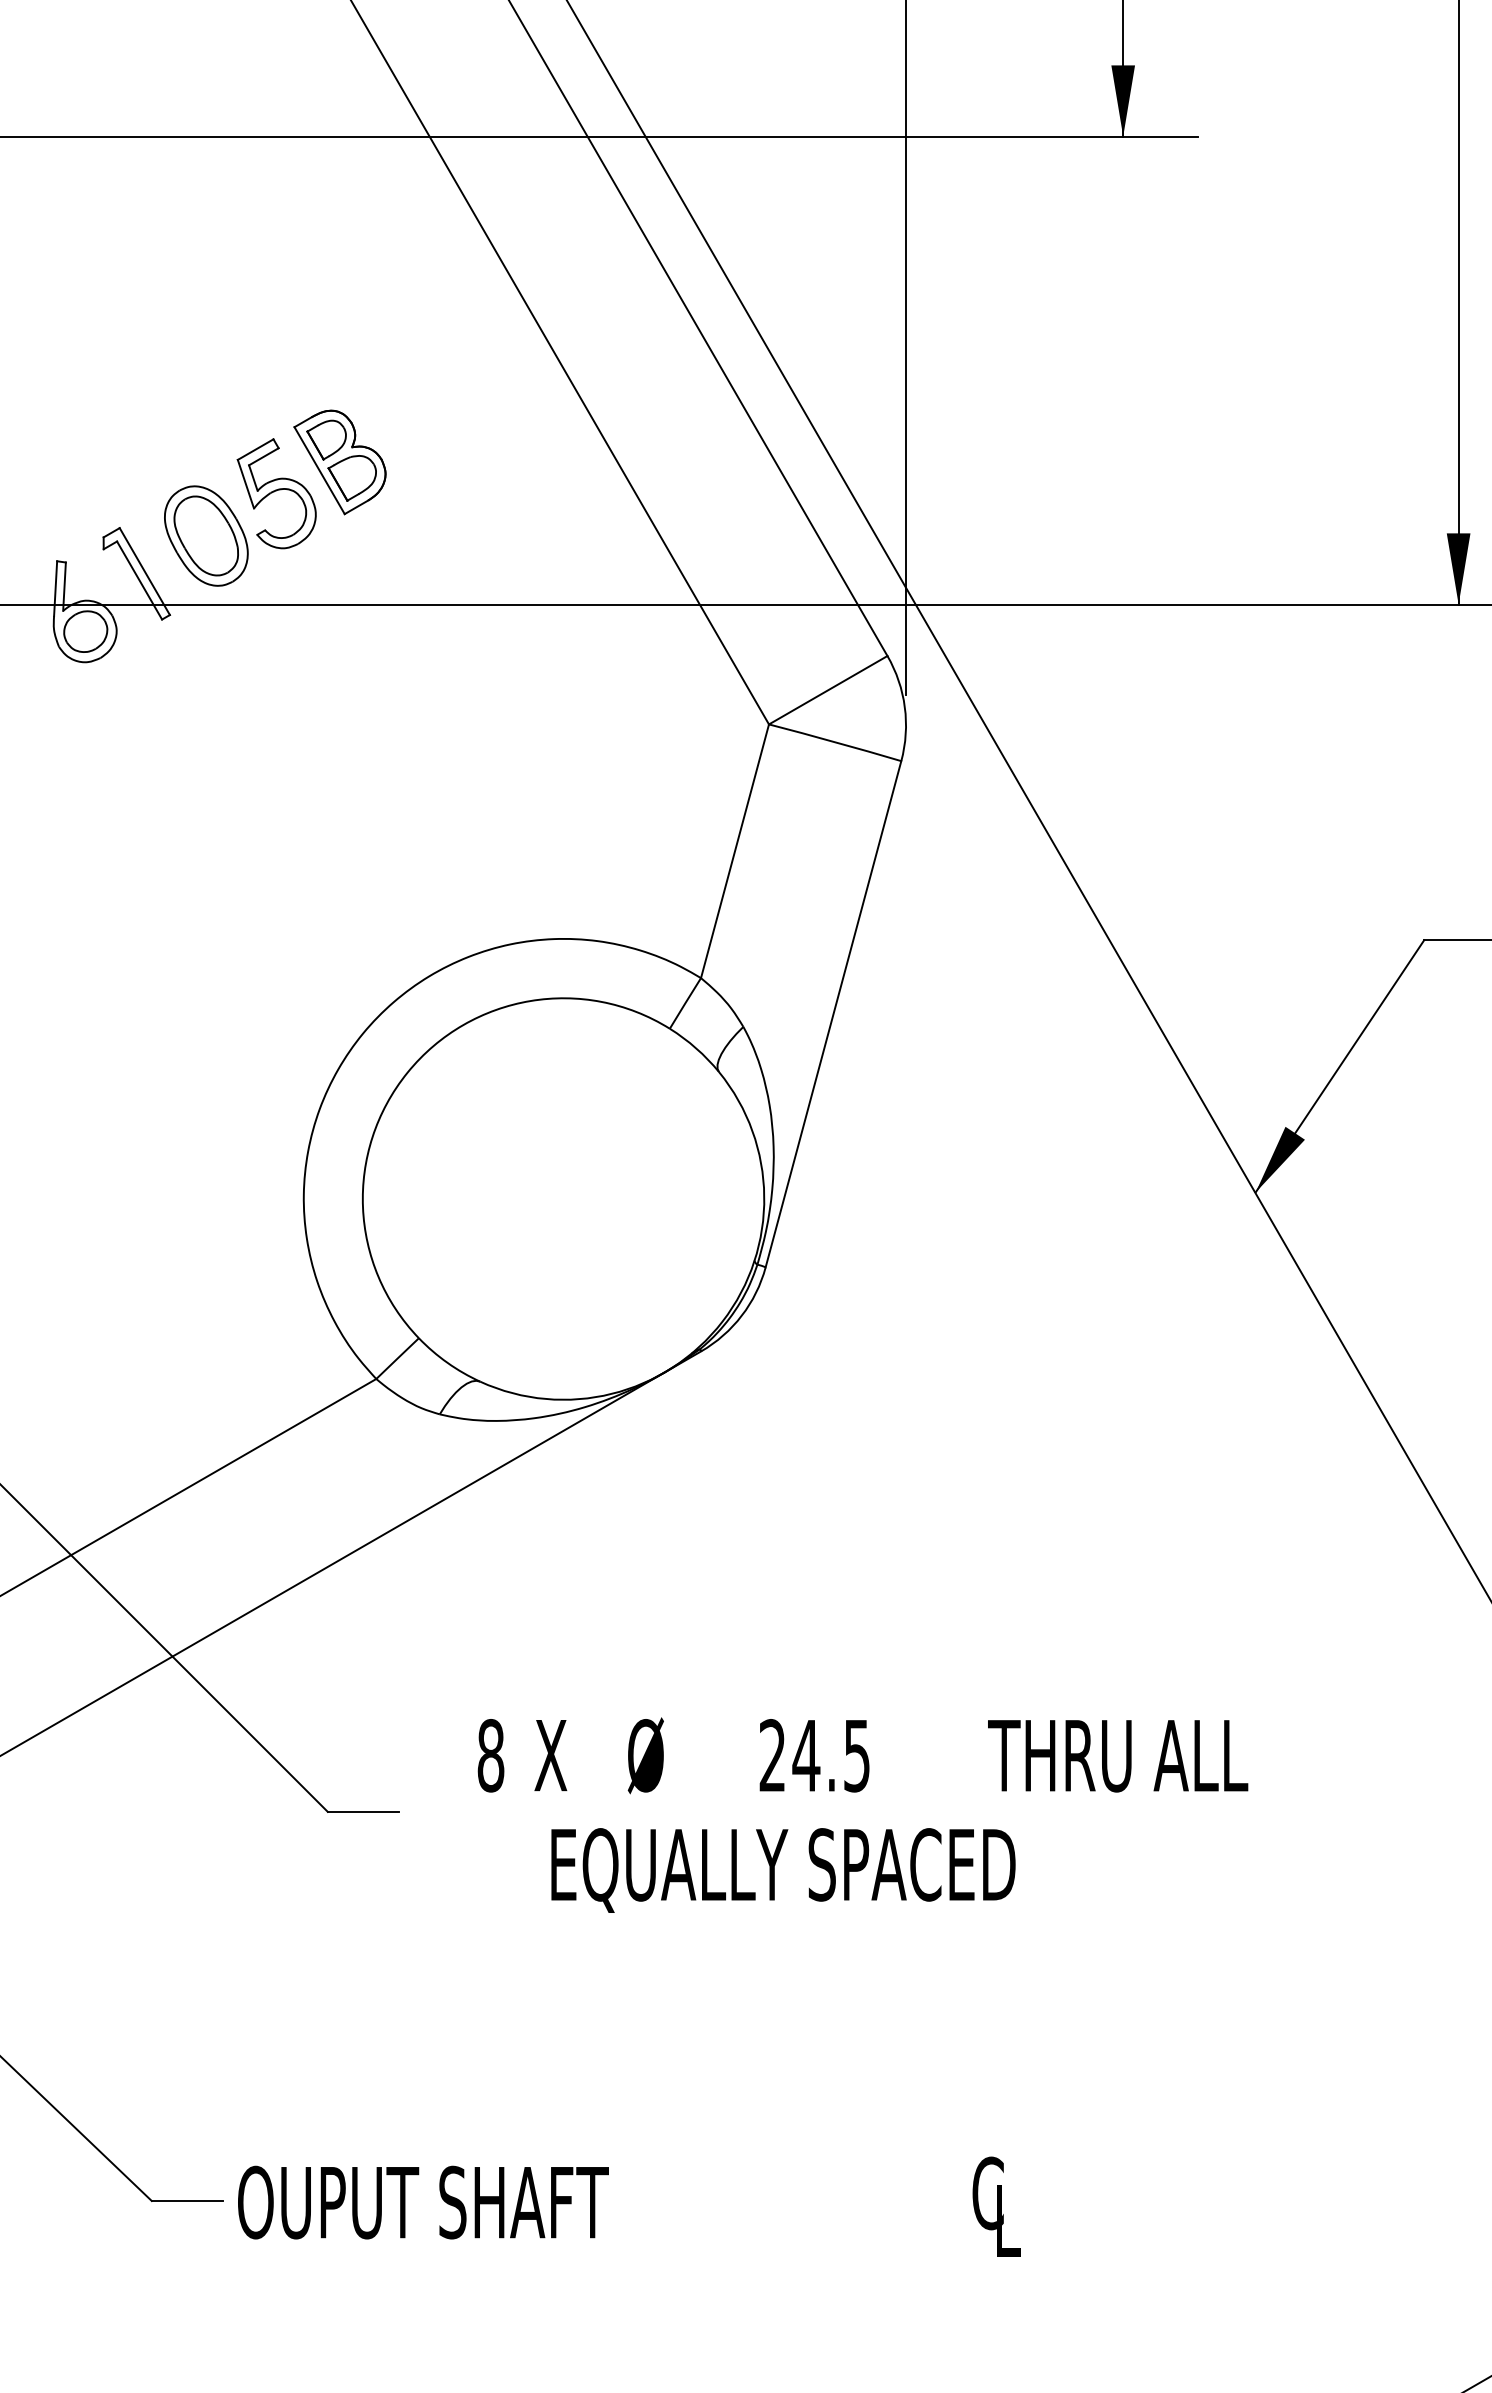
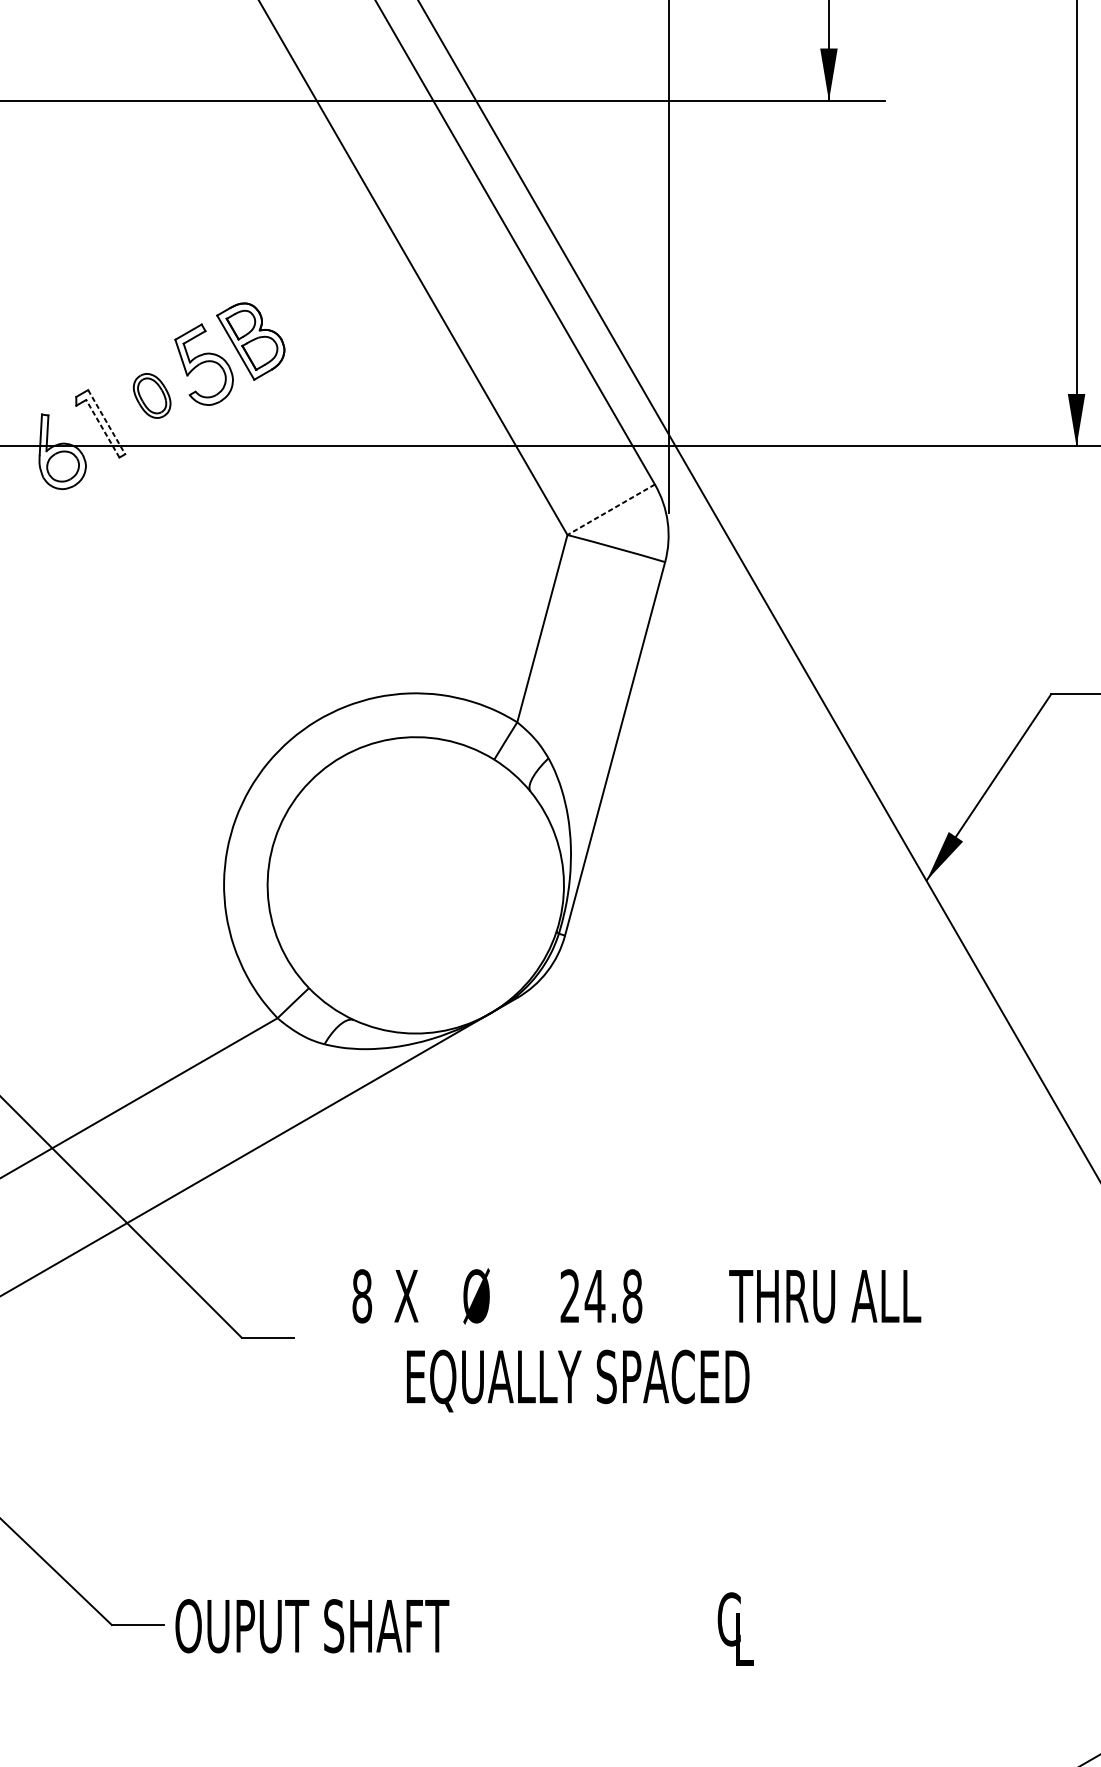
part: (206, 535) -> (152, 395), size x0.6
line: (145, 572) -> (107, 422), solid -> dashed
line: (139, 580) -> (102, 428), solid -> dashed
line: (827, 690) -> (610, 509), solid -> dashed
text: (857, 1755) -> (632, 1296), 24.5 -> 24.8

